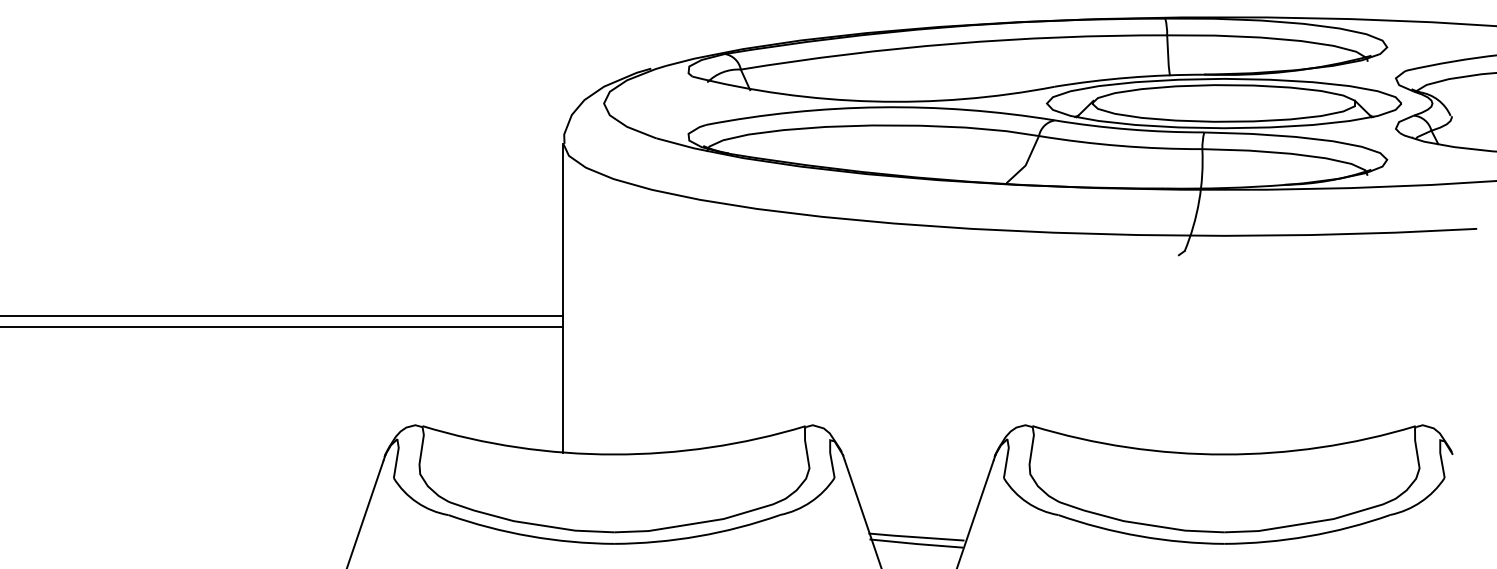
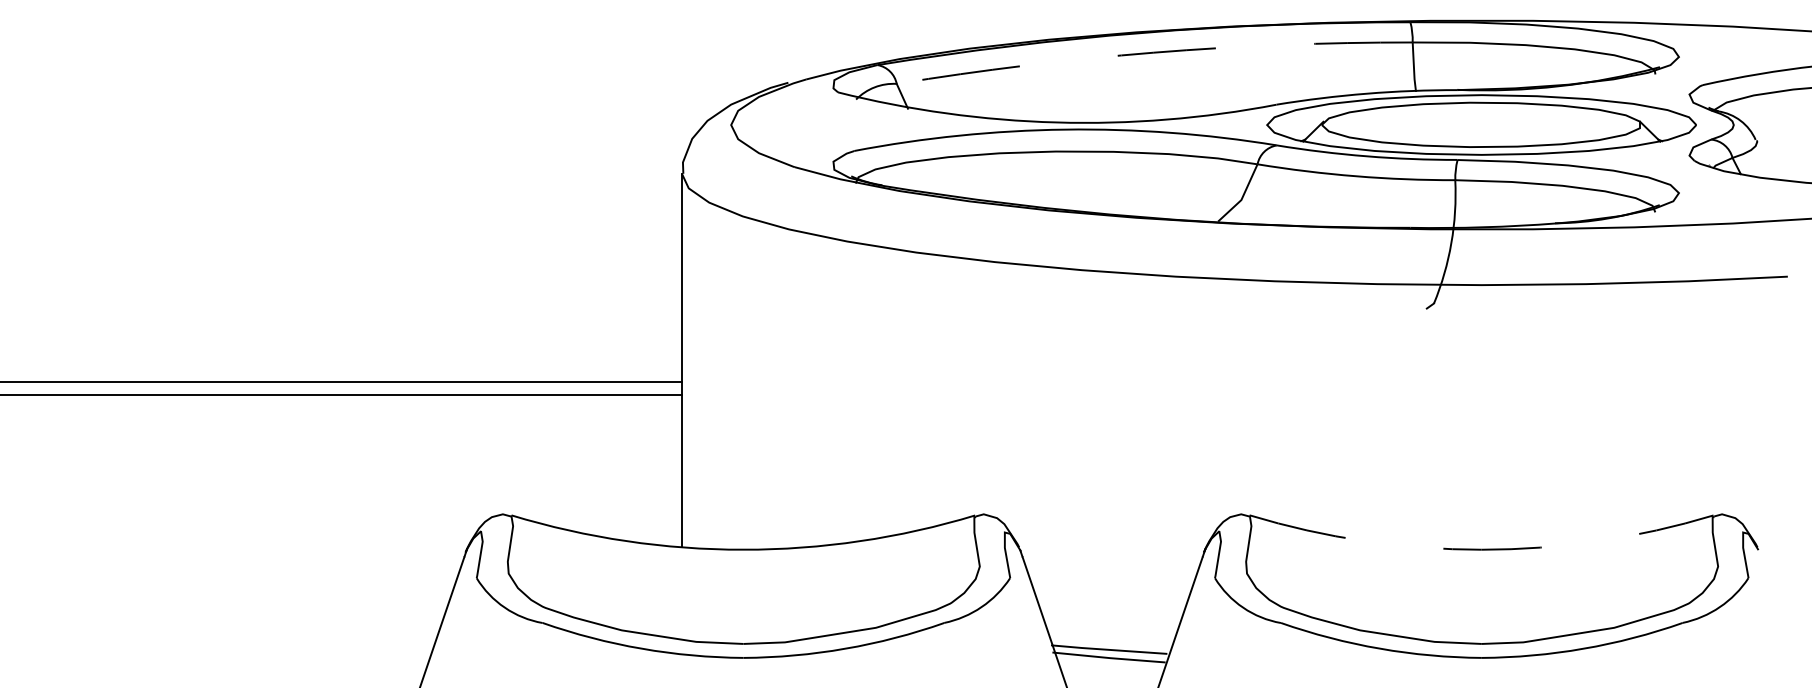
arc: (953, 43) -> (1153, 52), solid -> dashed
arc: (1224, 454) -> (1481, 549), solid -> dashed

